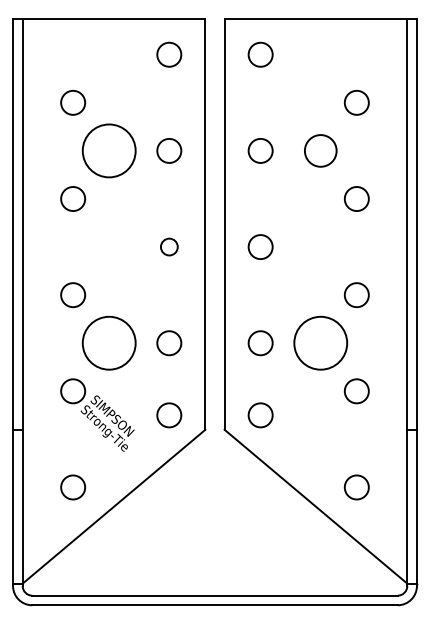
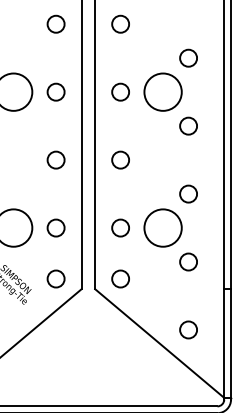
circle: (320, 150) -> (162, 91), size x1.67
circle: (169, 246) -> (56, 159), size x1.43

